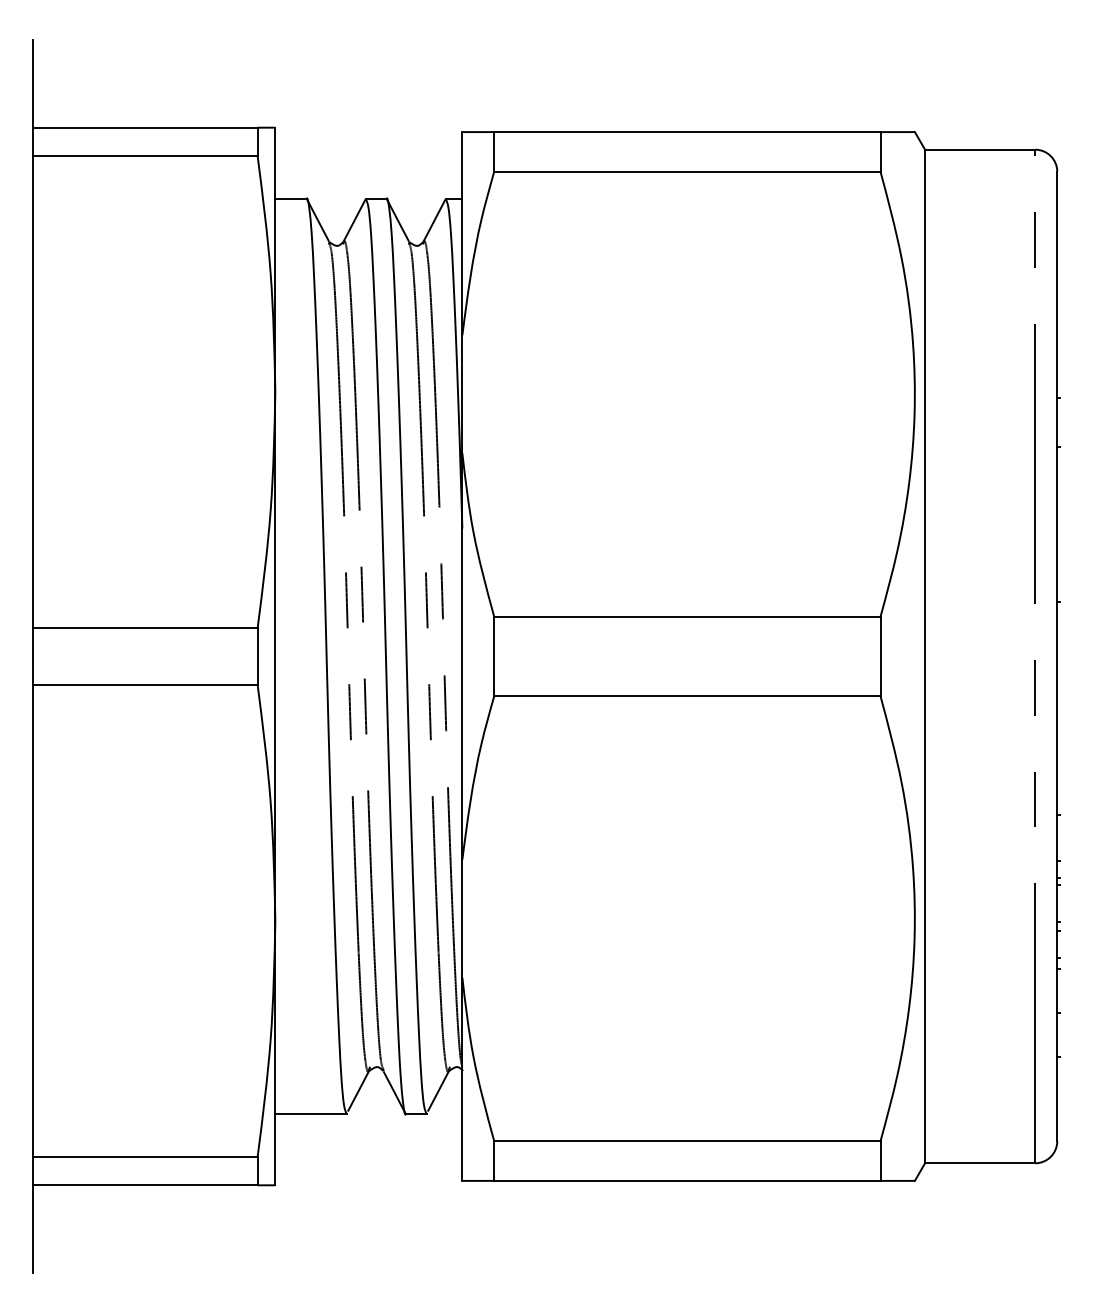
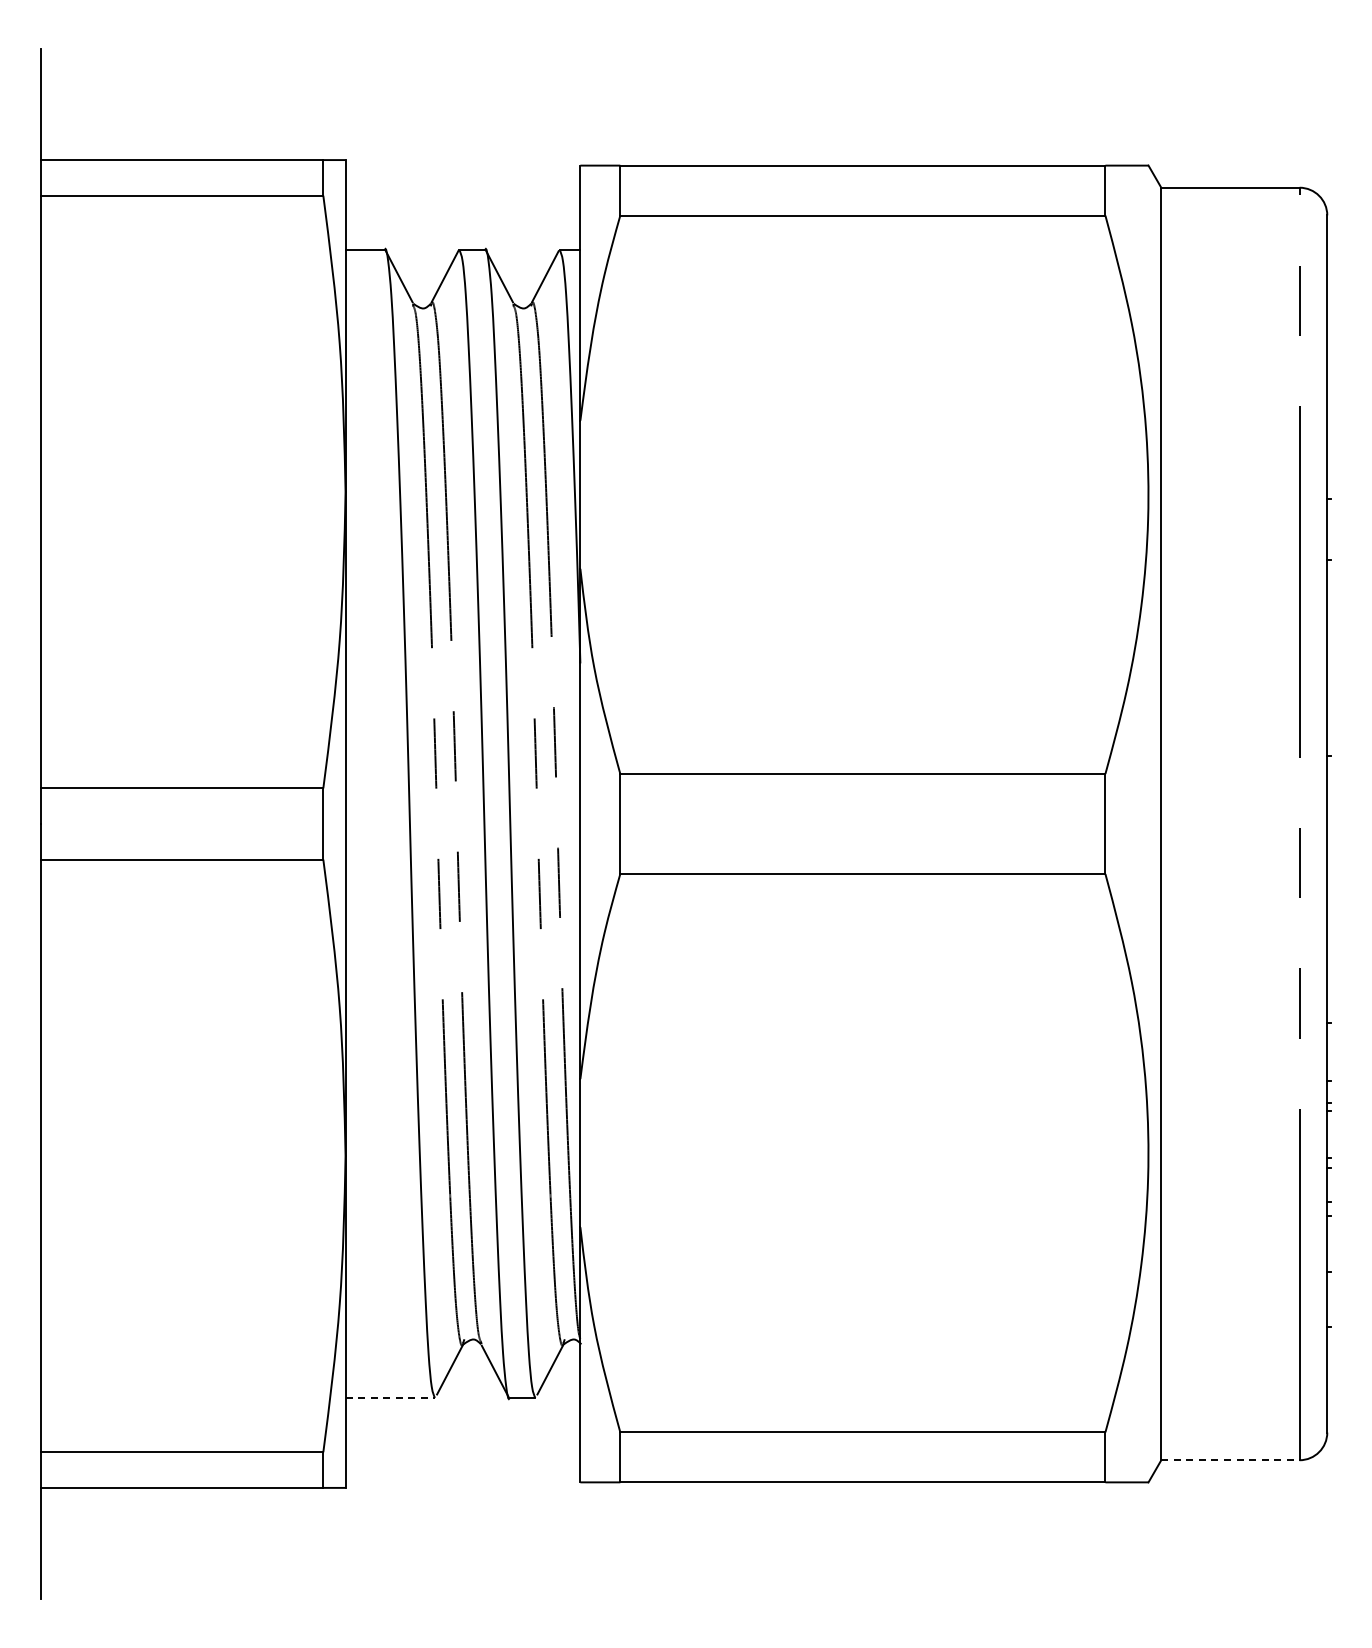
line: (311, 1114) -> (390, 1398), solid -> dashed
line: (980, 1163) -> (1230, 1460), solid -> dashed

